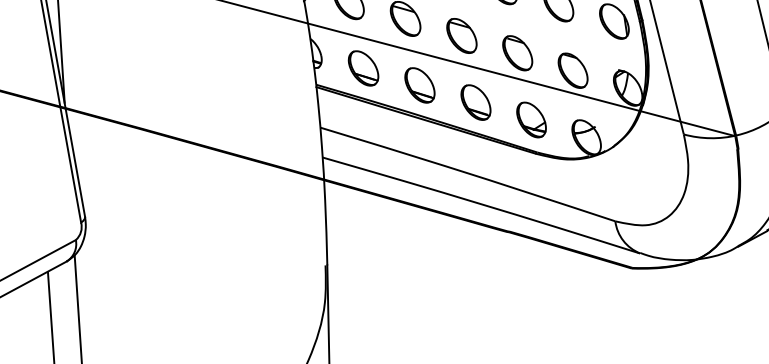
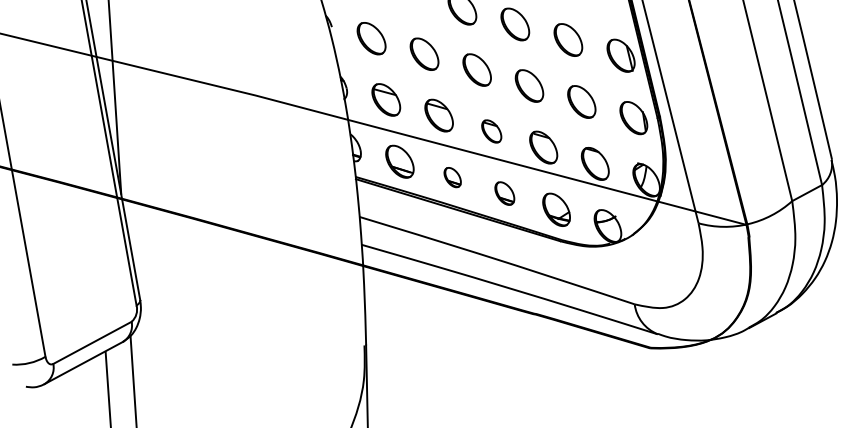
part: (461, 35) -> (491, 131), size x0.7
part: (419, 85) -> (452, 177), size x0.6
part: (475, 102) -> (504, 193), size x0.7

